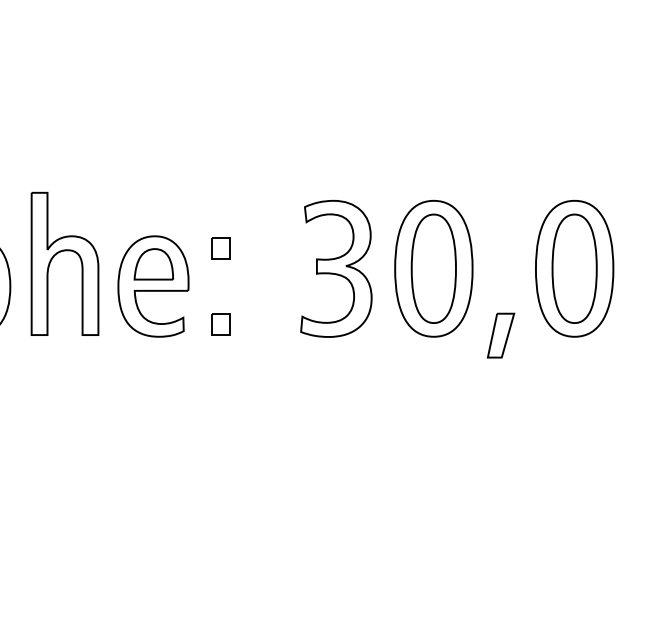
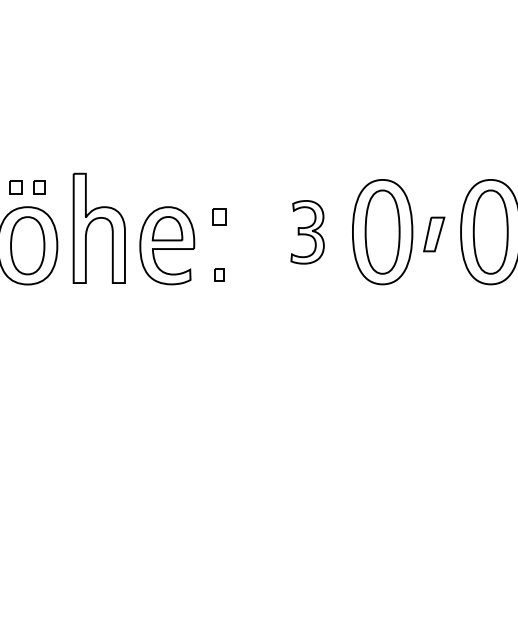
part: (336, 269) -> (307, 232), size x0.6
part: (221, 323) -> (219, 274), size x0.7
part: (501, 335) -> (434, 234), moved

